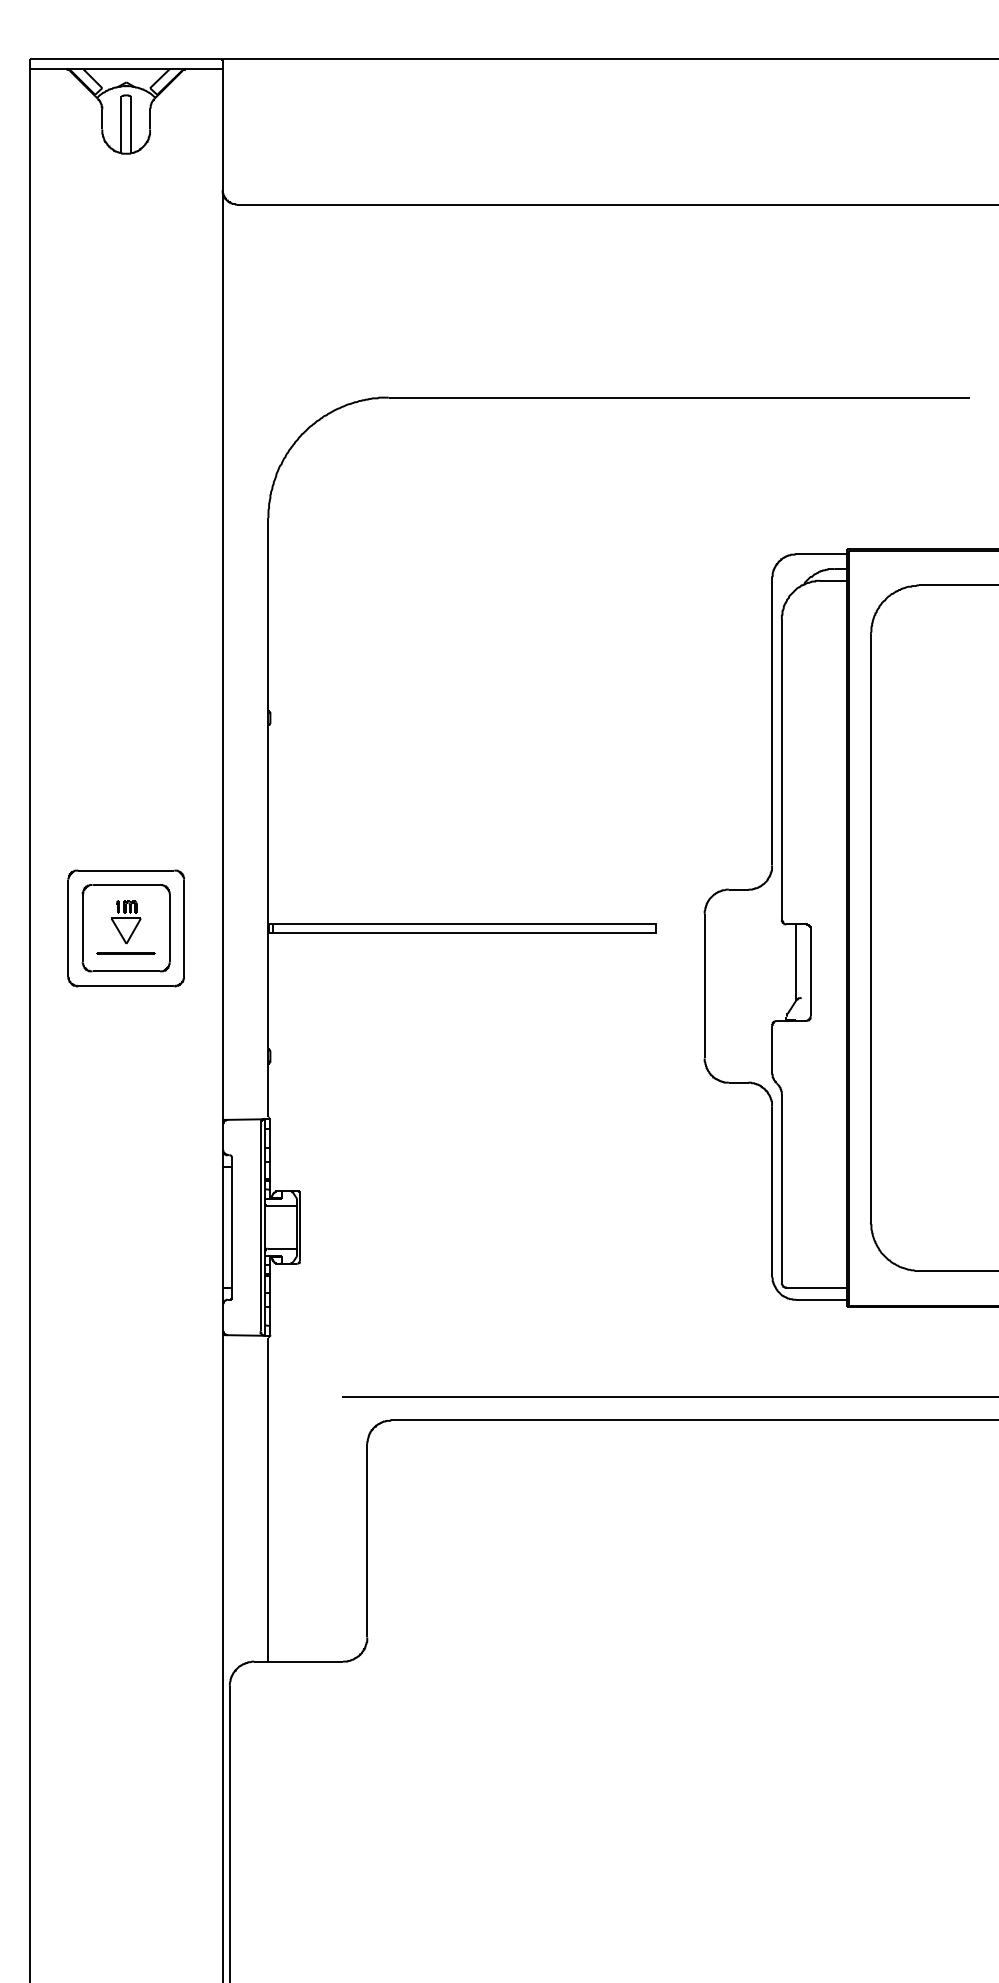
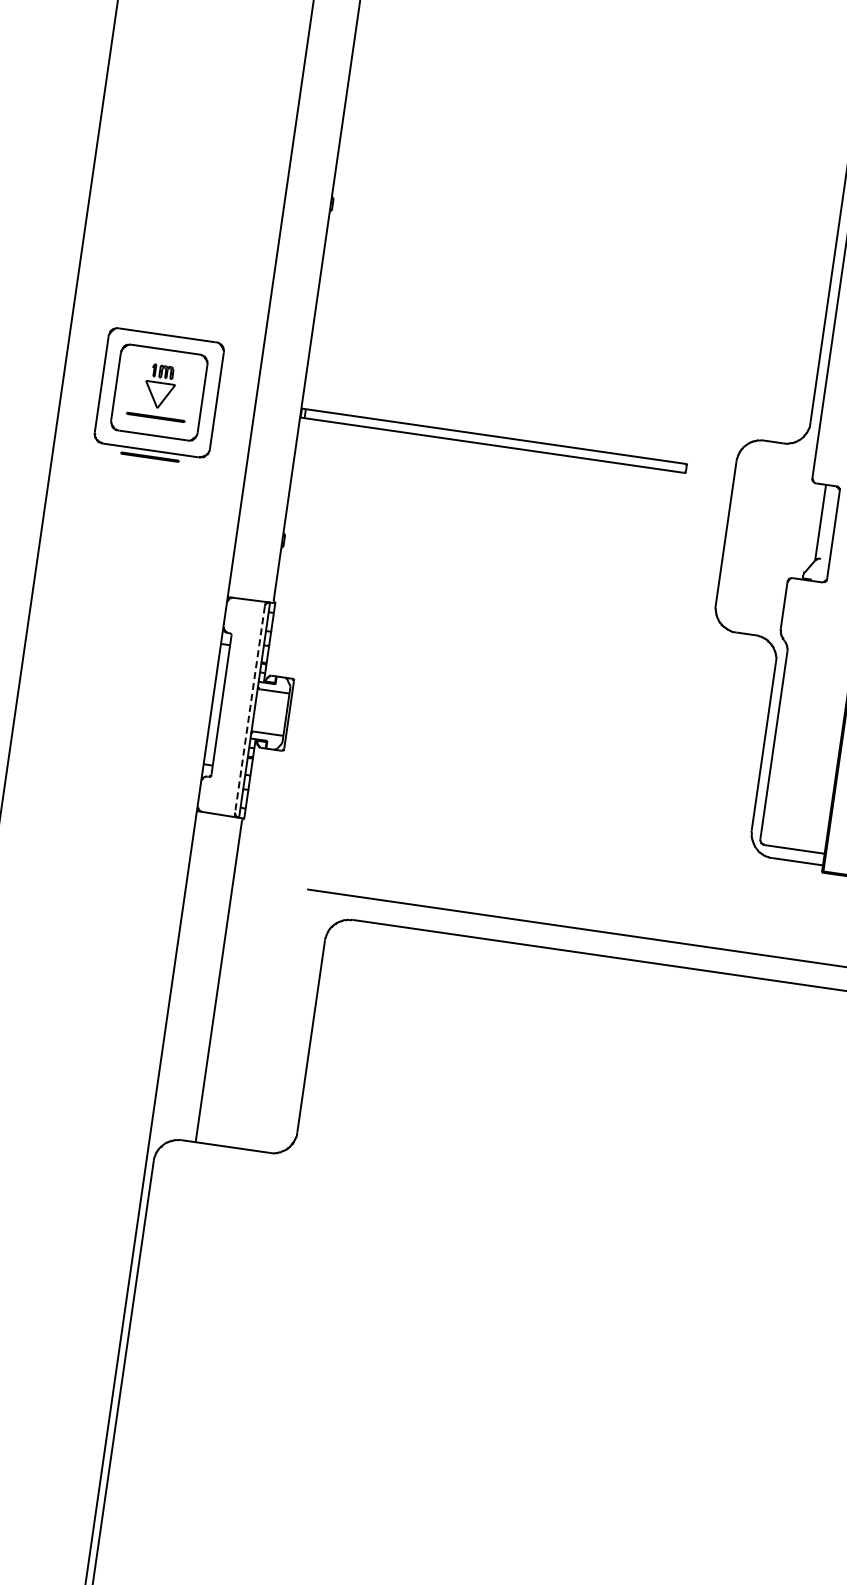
line: (125, 993) -> (149, 457), added
line: (260, 1227) -> (249, 709), solid -> dashed

